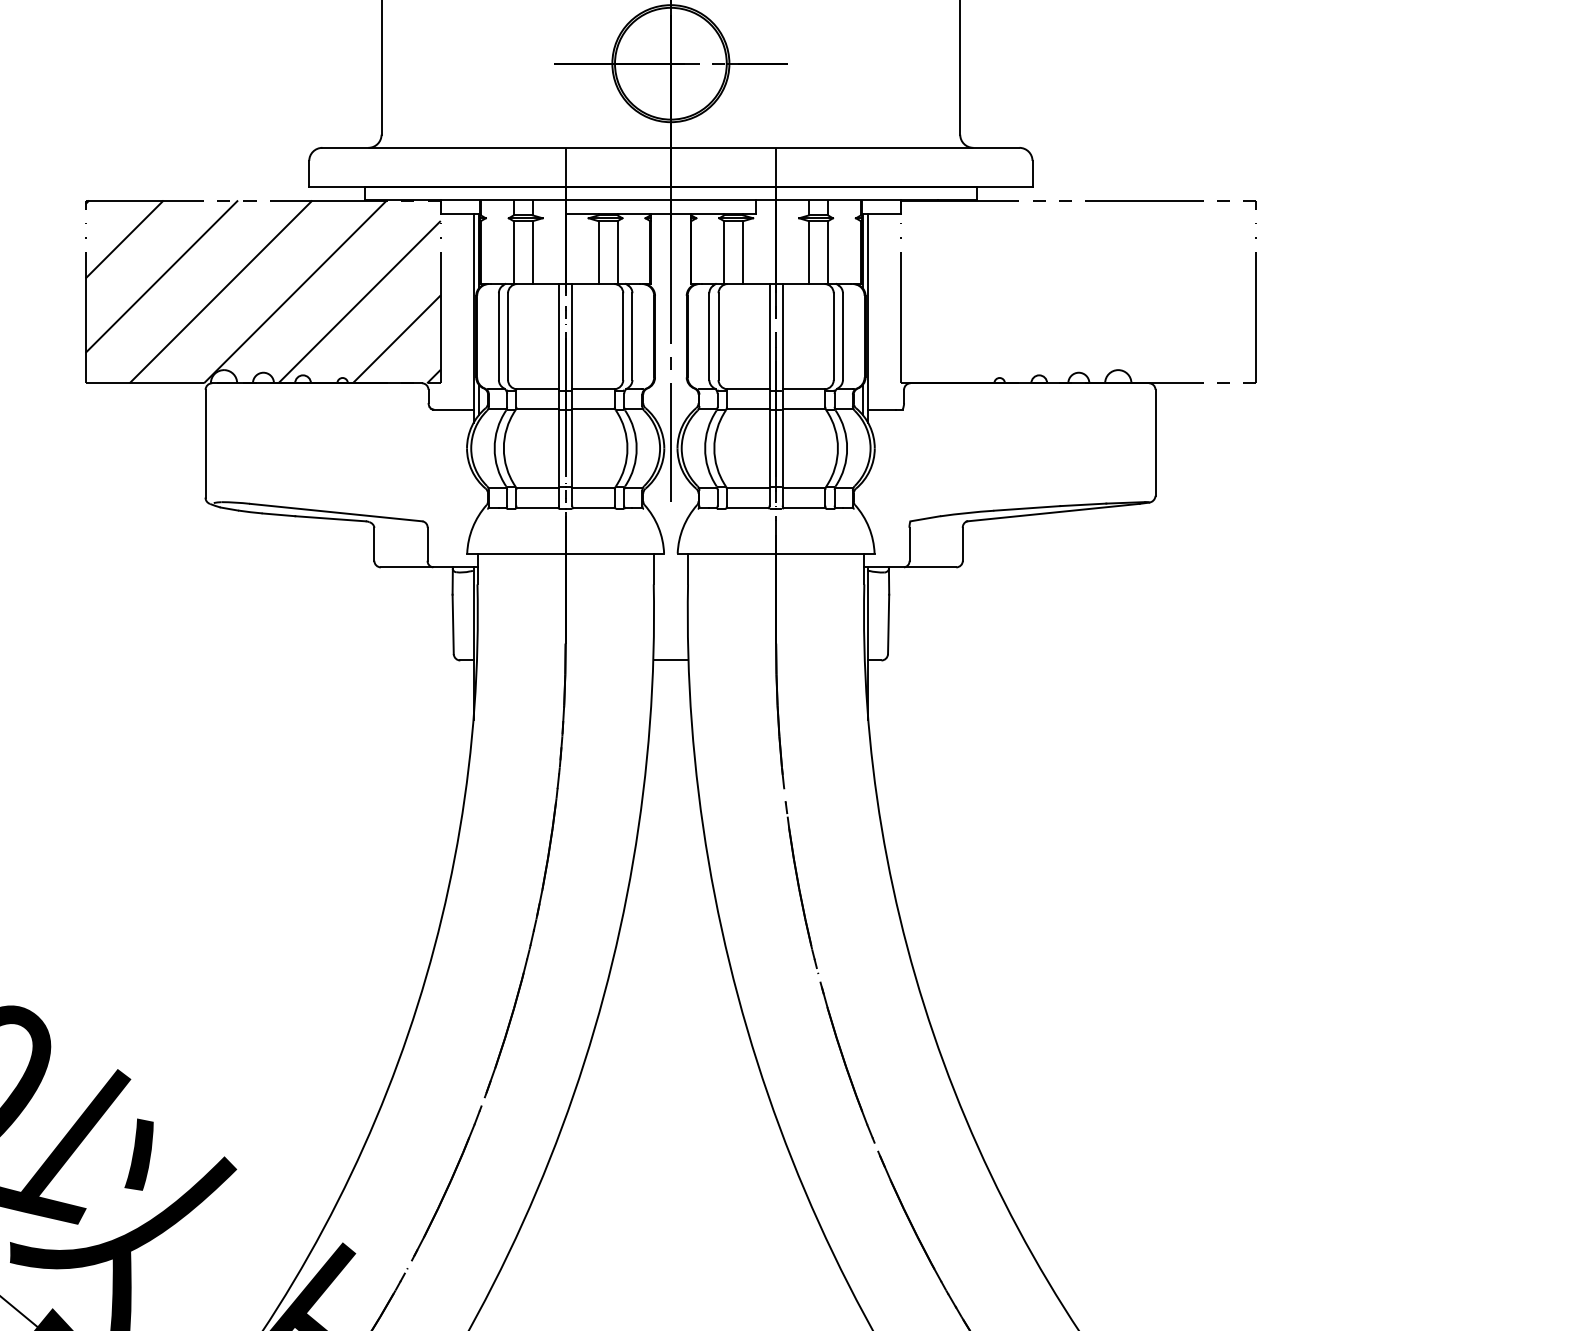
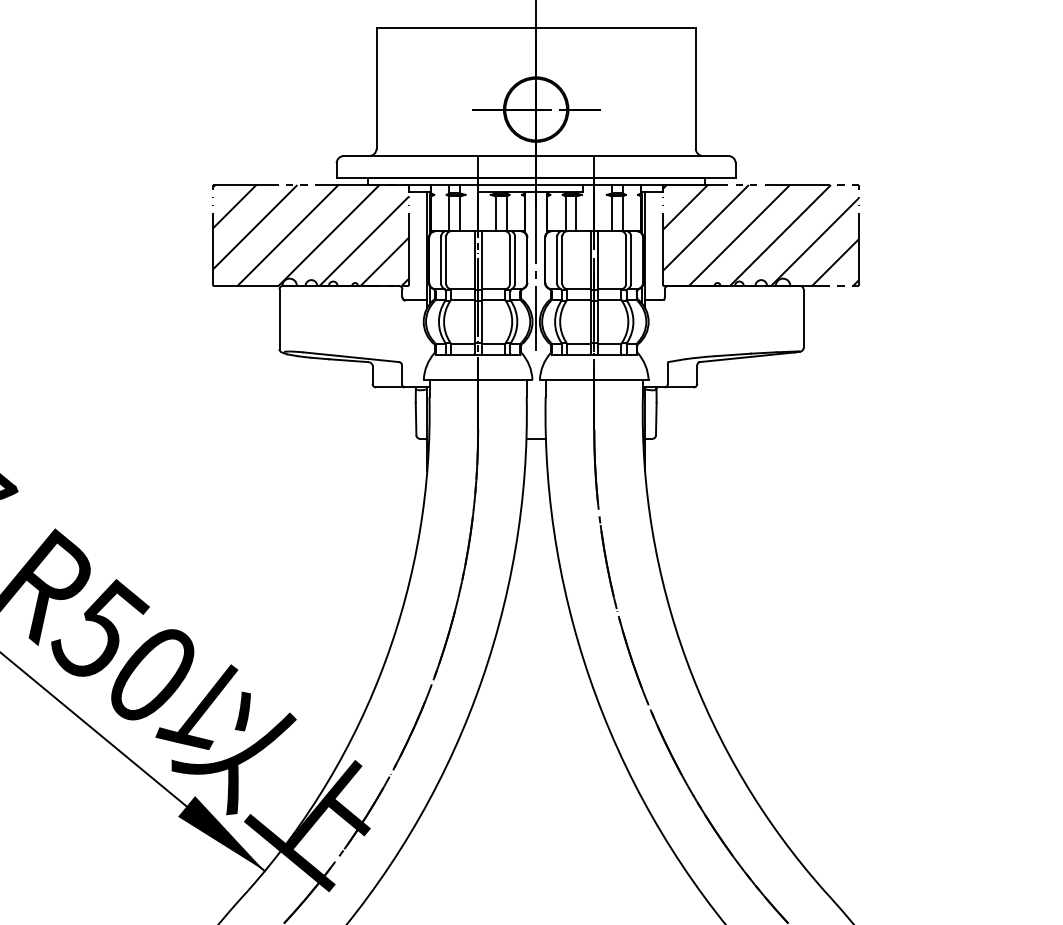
hatch: (1079, 291) -> (761, 235), added

